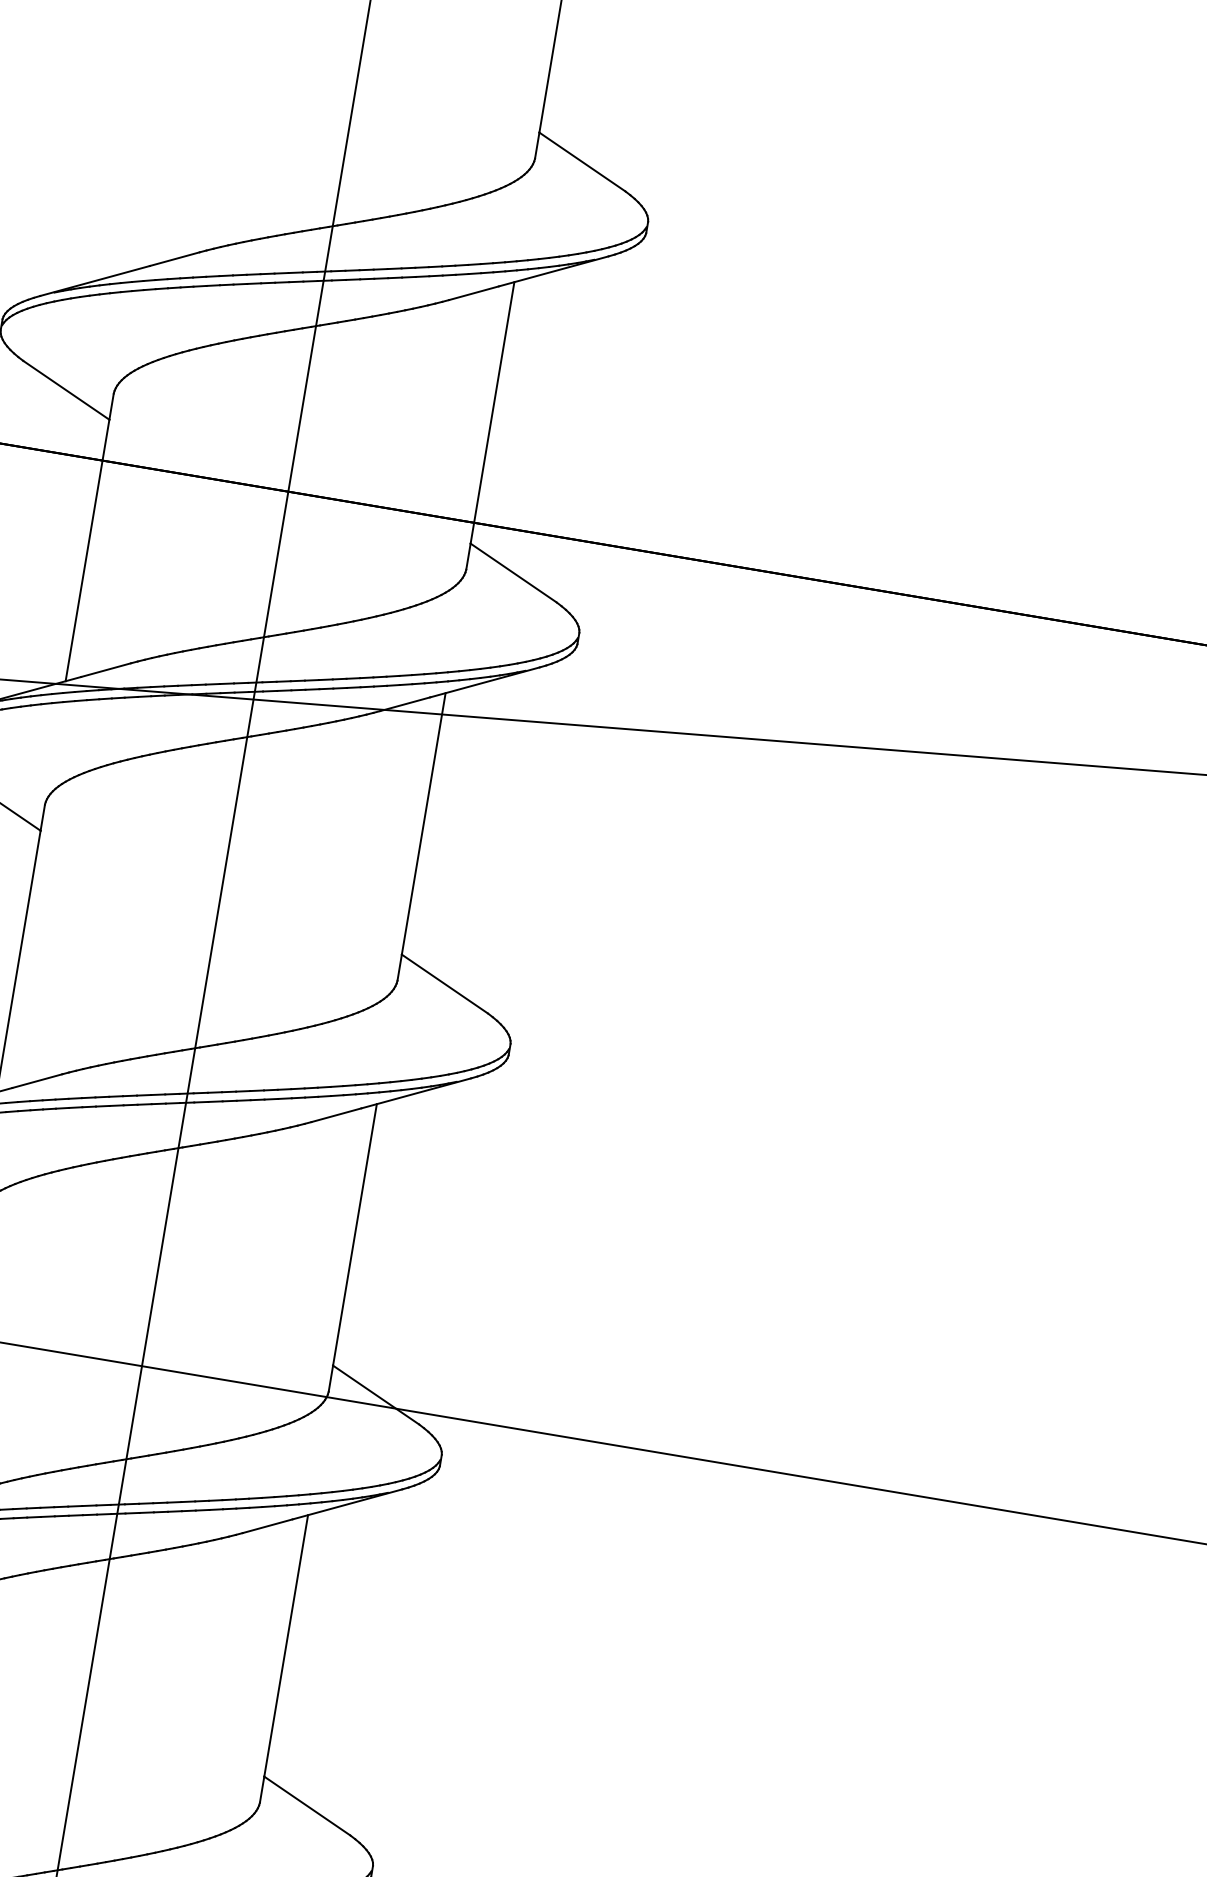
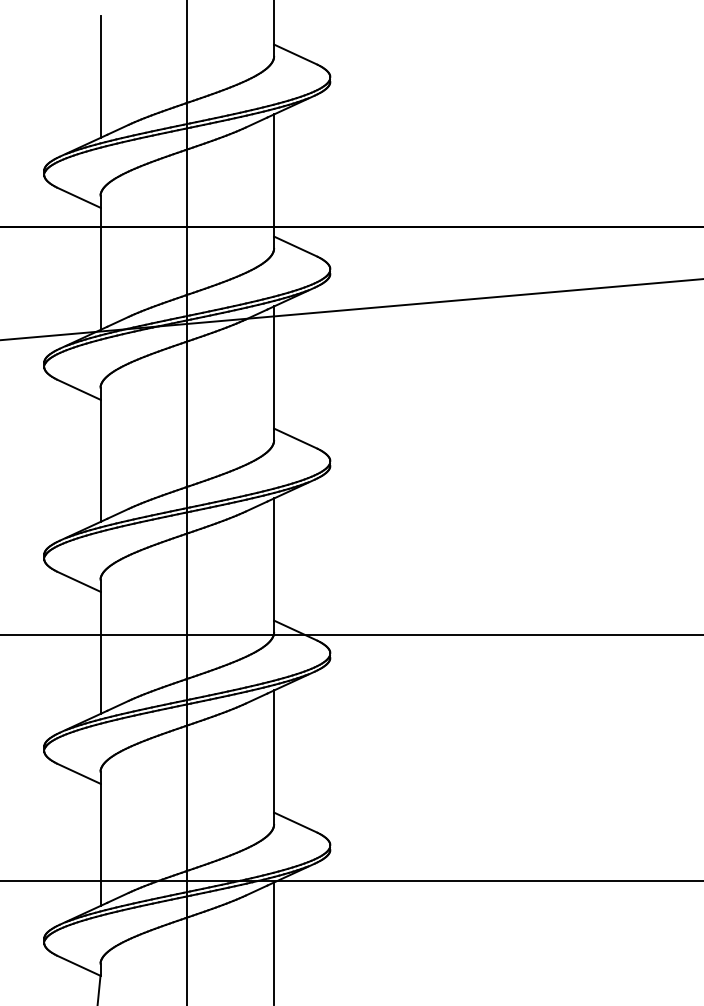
line: (156, 138) -> (100, 76), added

